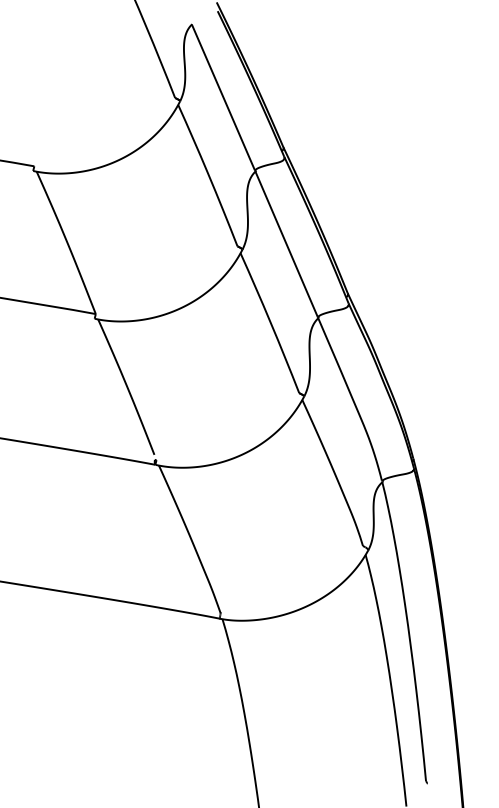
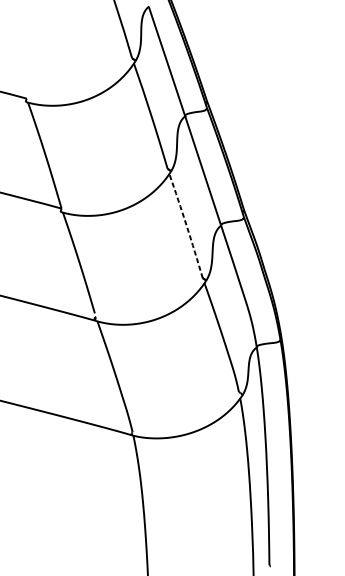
arc: (270, 322) -> (186, 225), solid -> dashed

